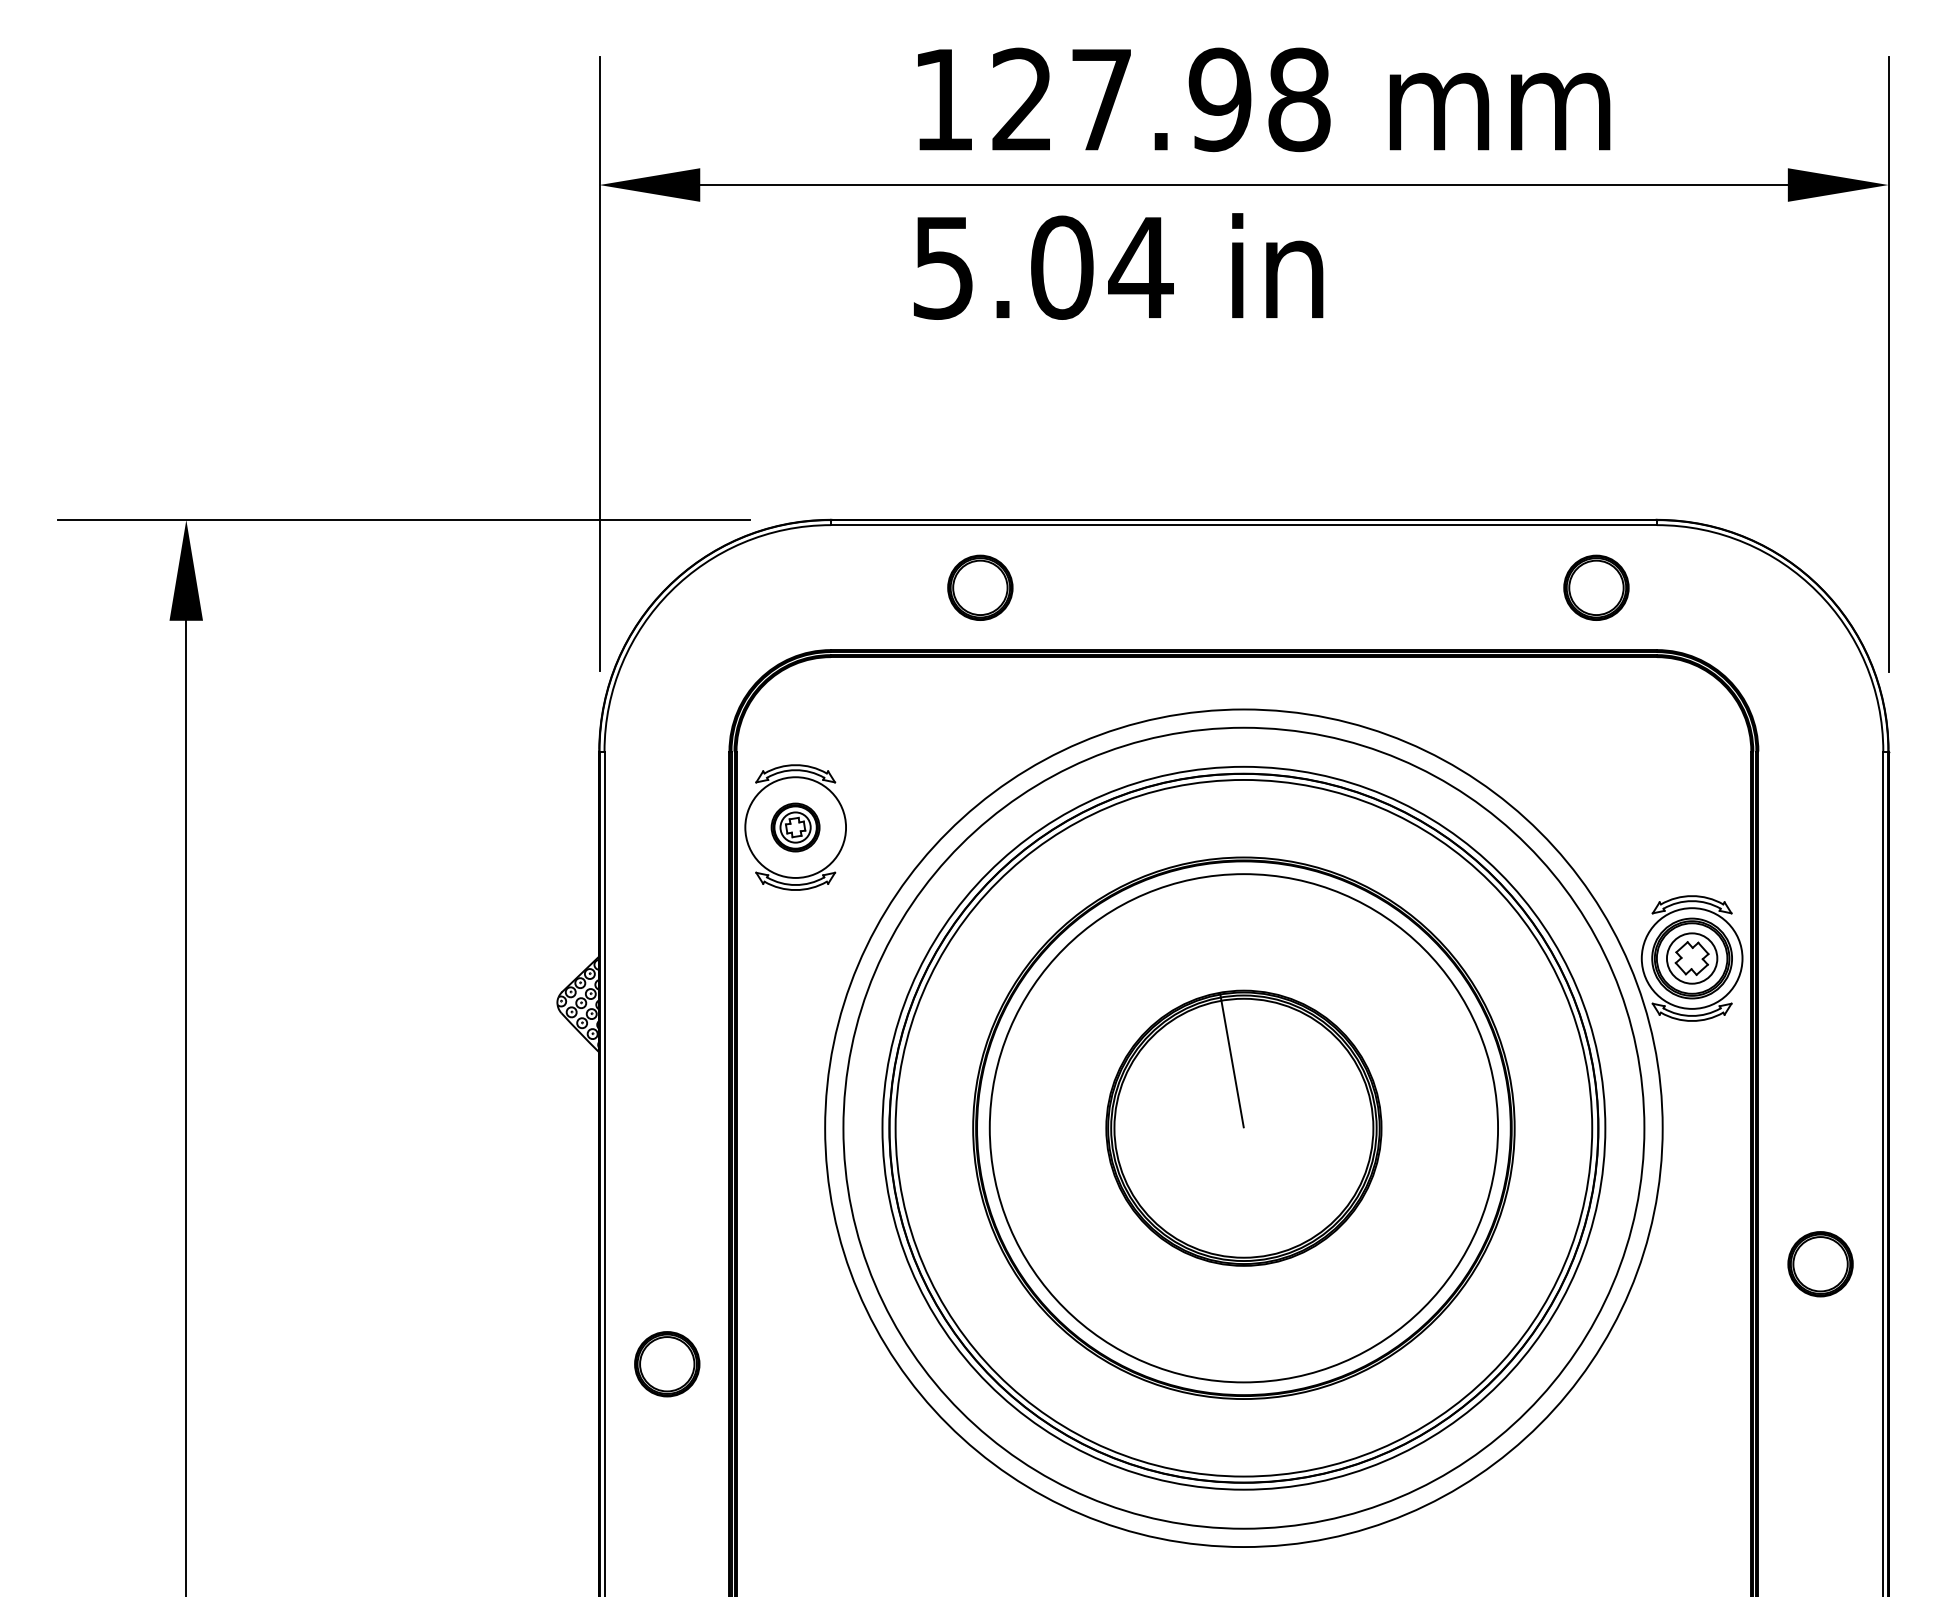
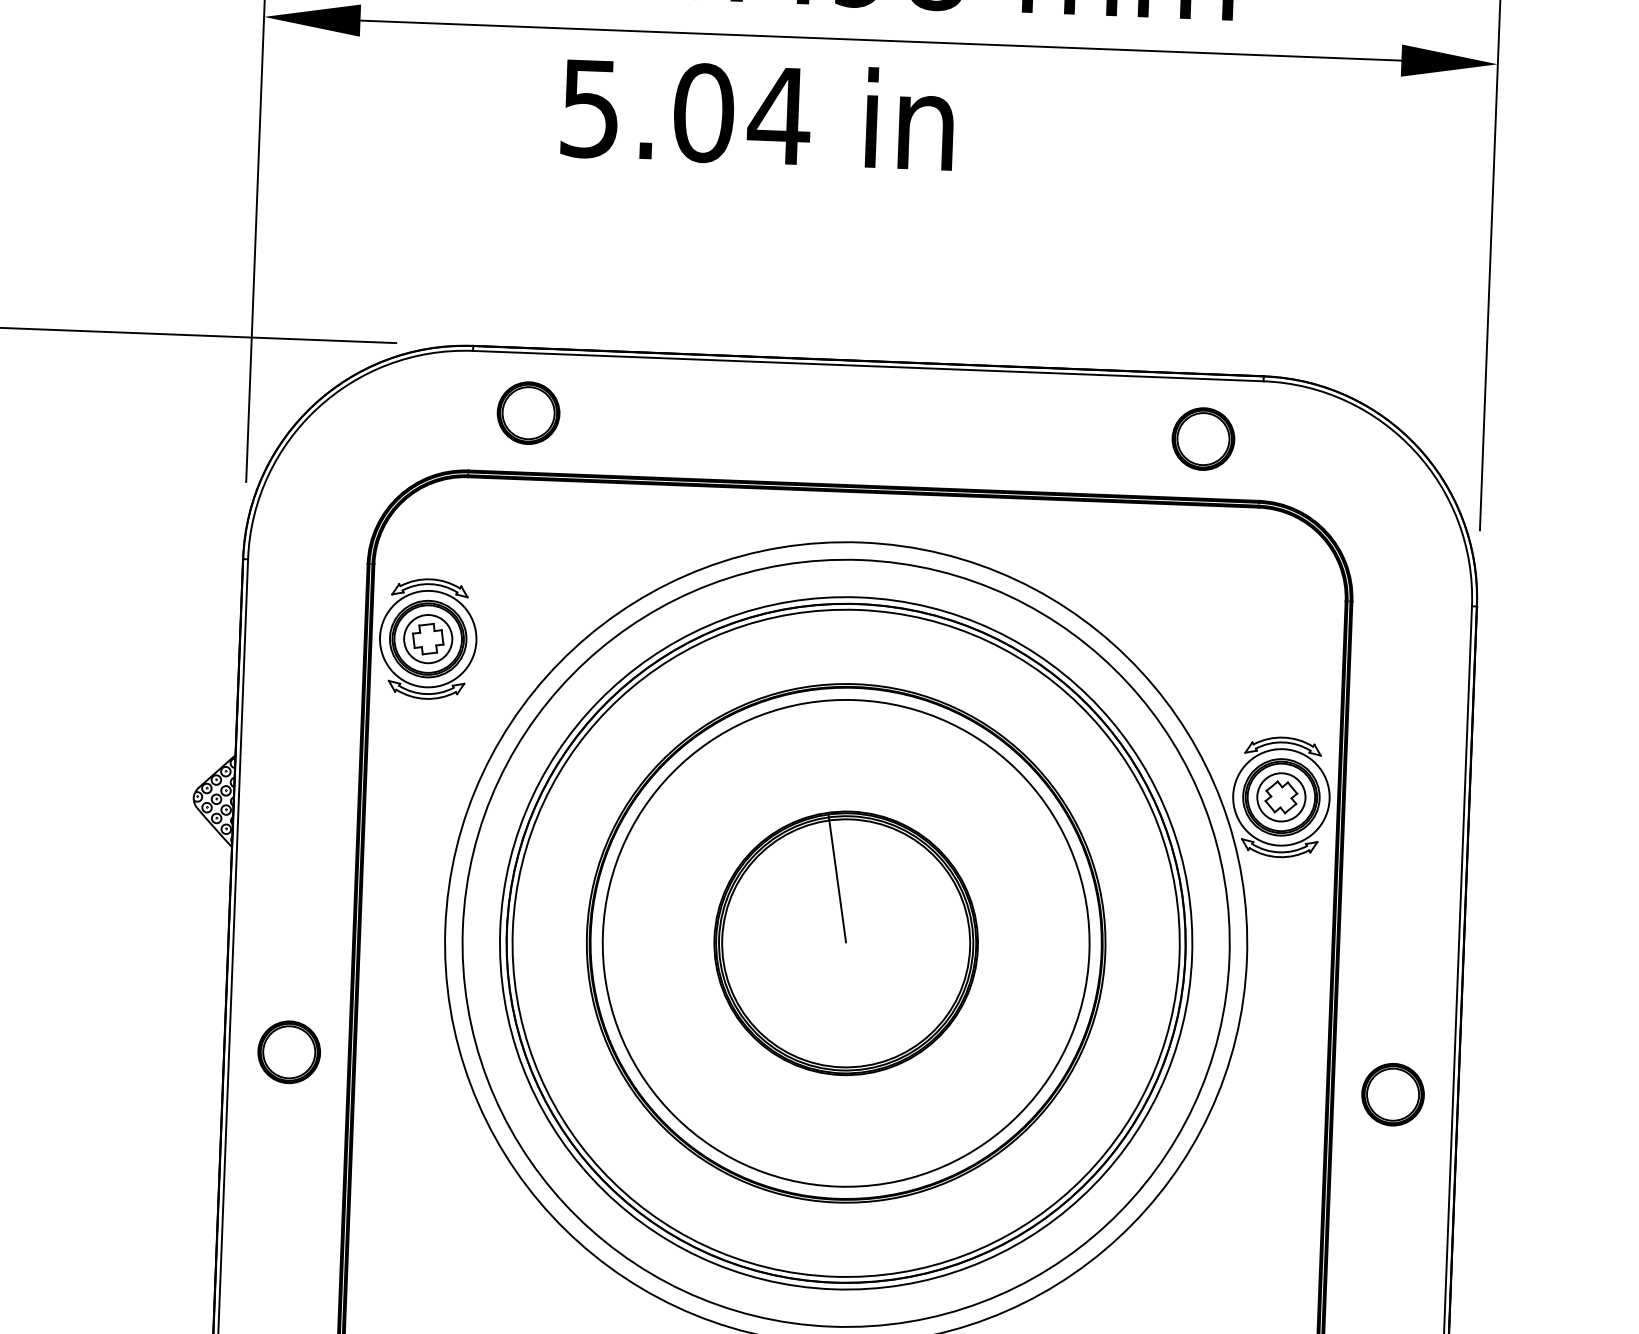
part: (980, 587) -> (528, 412), moved
part: (795, 827) -> (428, 639), size x1.67
part: (667, 1364) -> (289, 1052), moved

